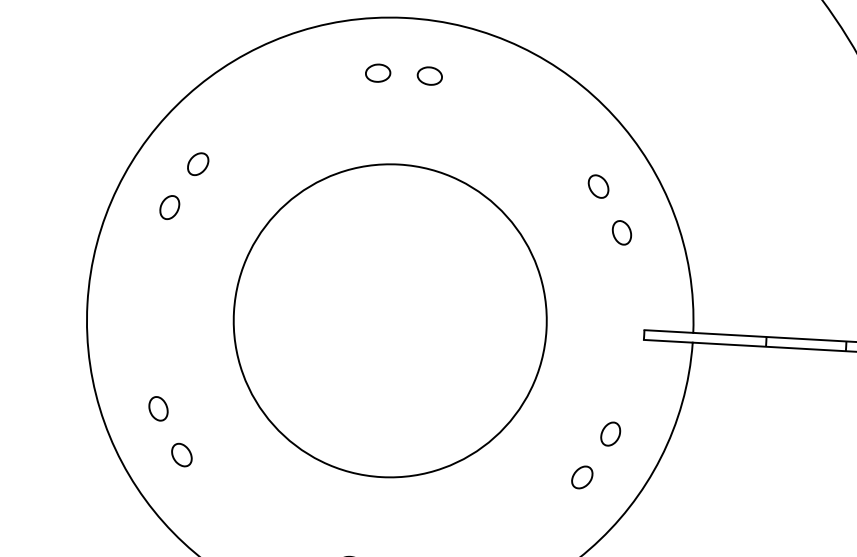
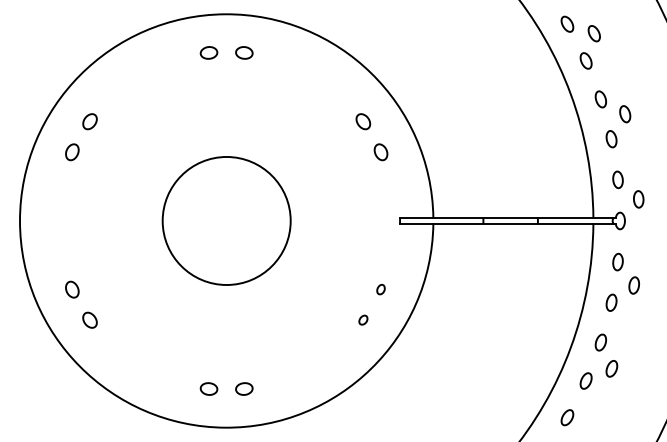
circle: (390, 320) -> (226, 220), size x0.6
part: (609, 433) -> (380, 289), size x0.6
part: (582, 476) -> (363, 319), size x0.6

